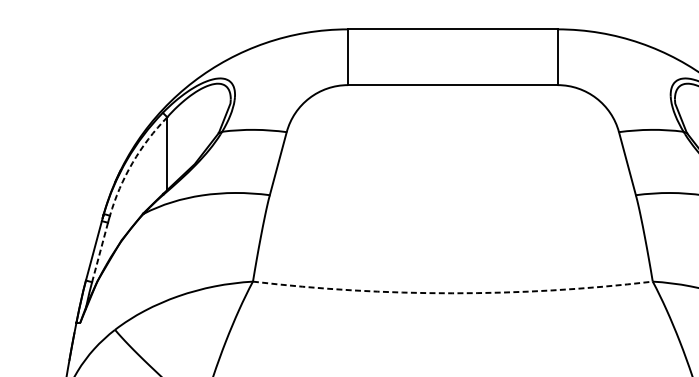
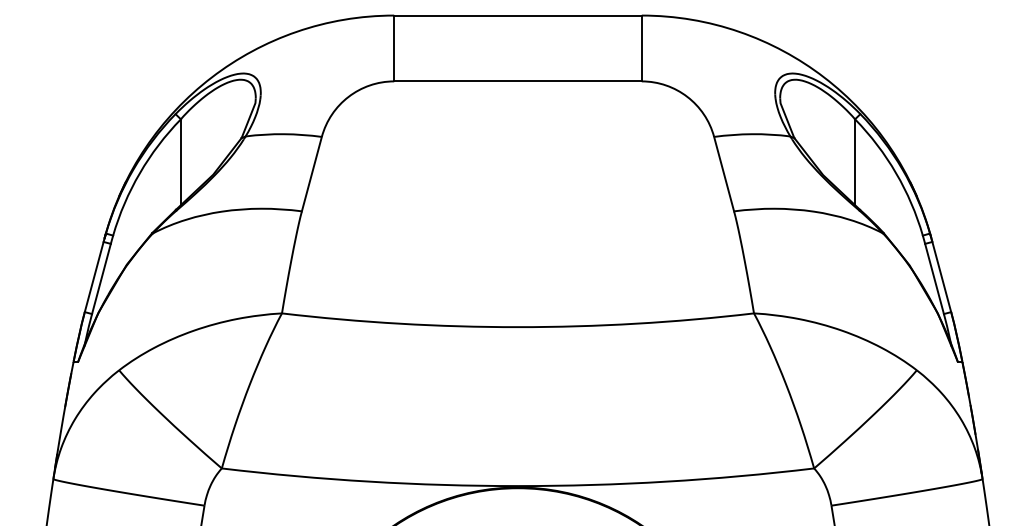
arc: (132, 163) -> (139, 173), dashed -> solid
line: (100, 252) -> (101, 279), dashed -> solid
arc: (452, 293) -> (517, 327), dashed -> solid

